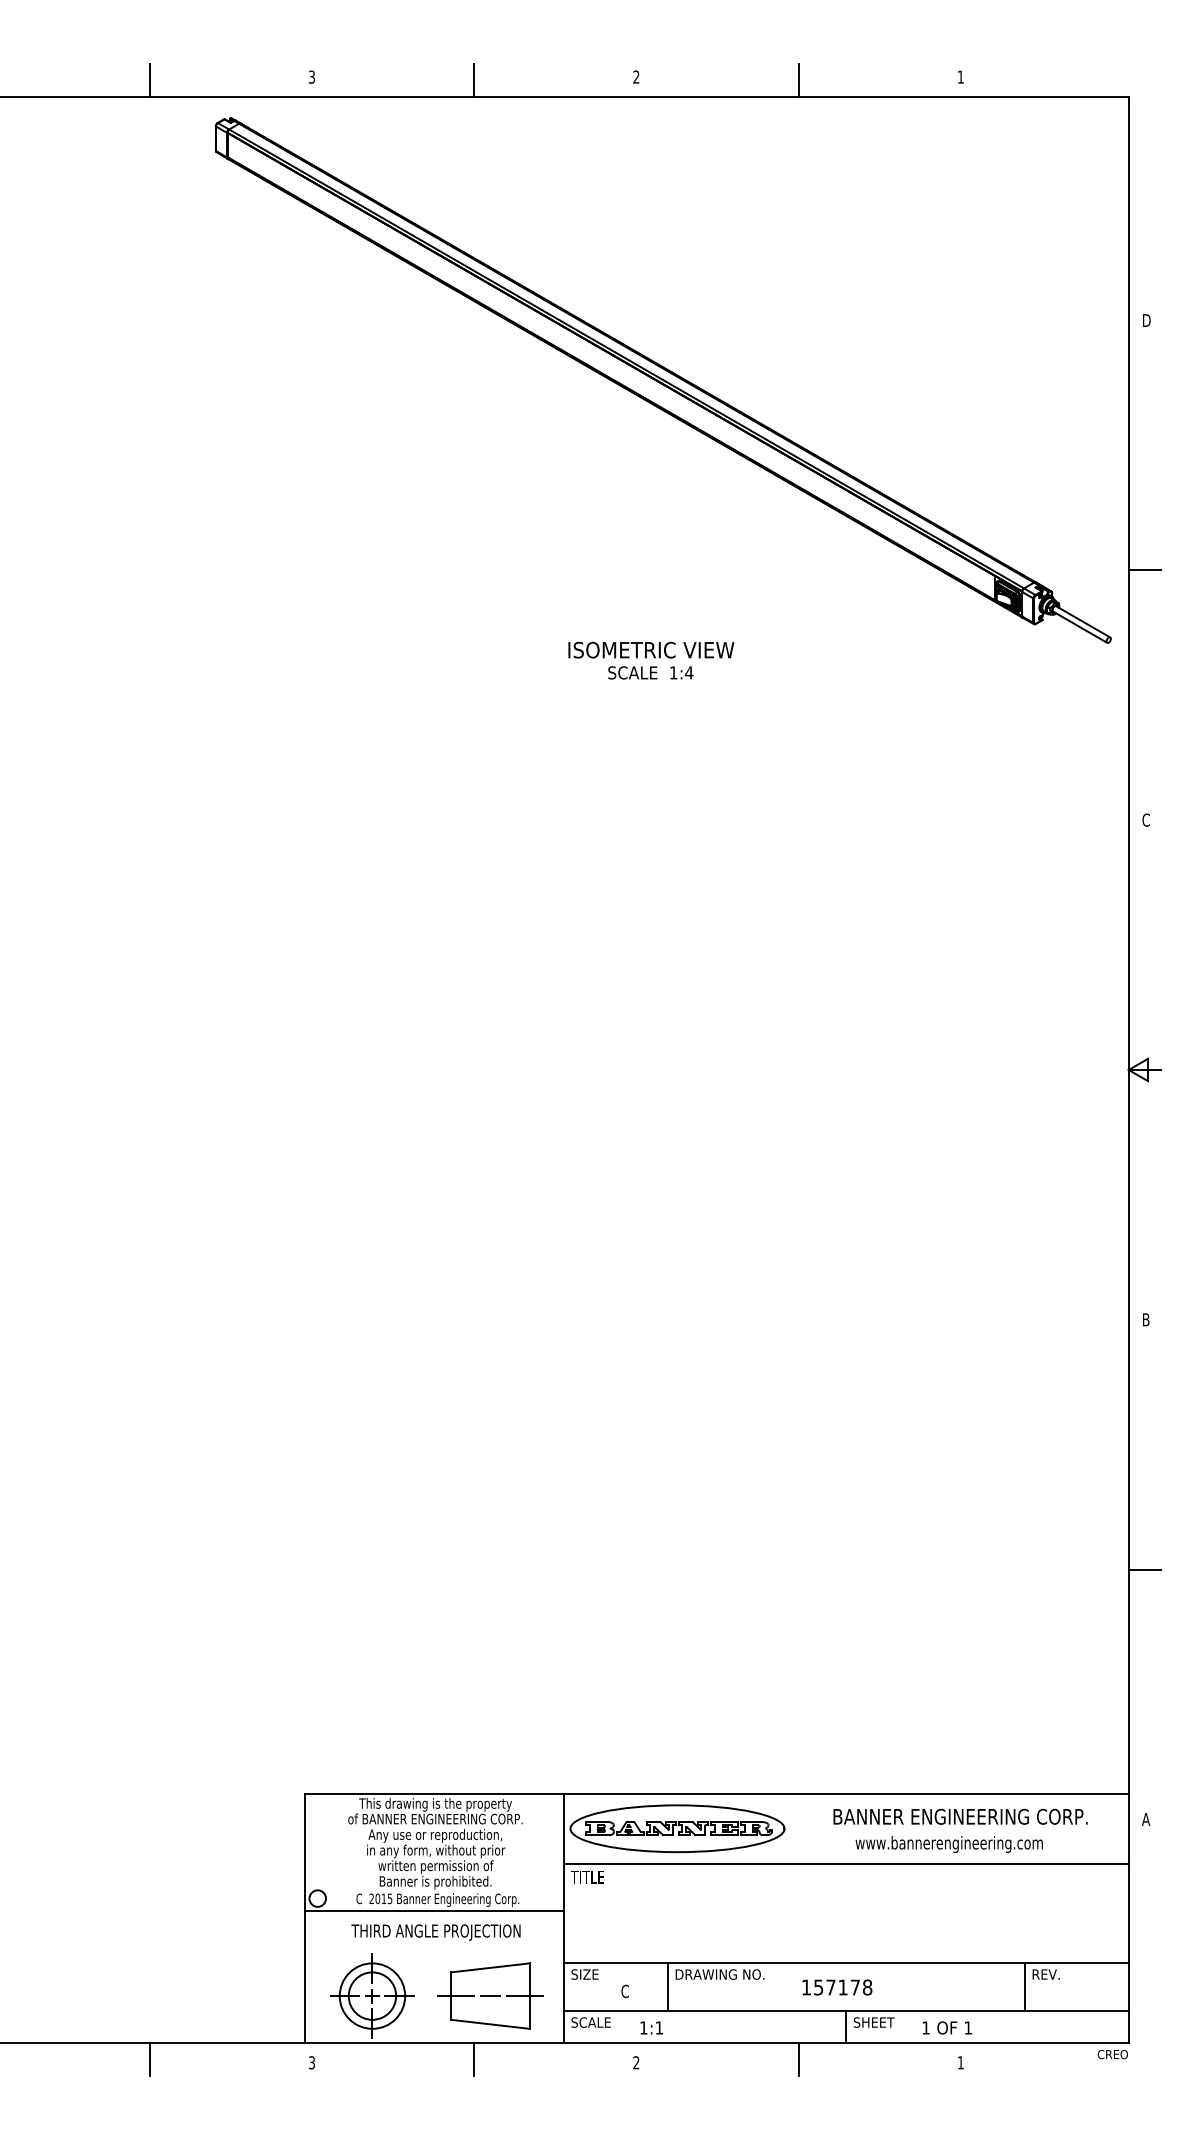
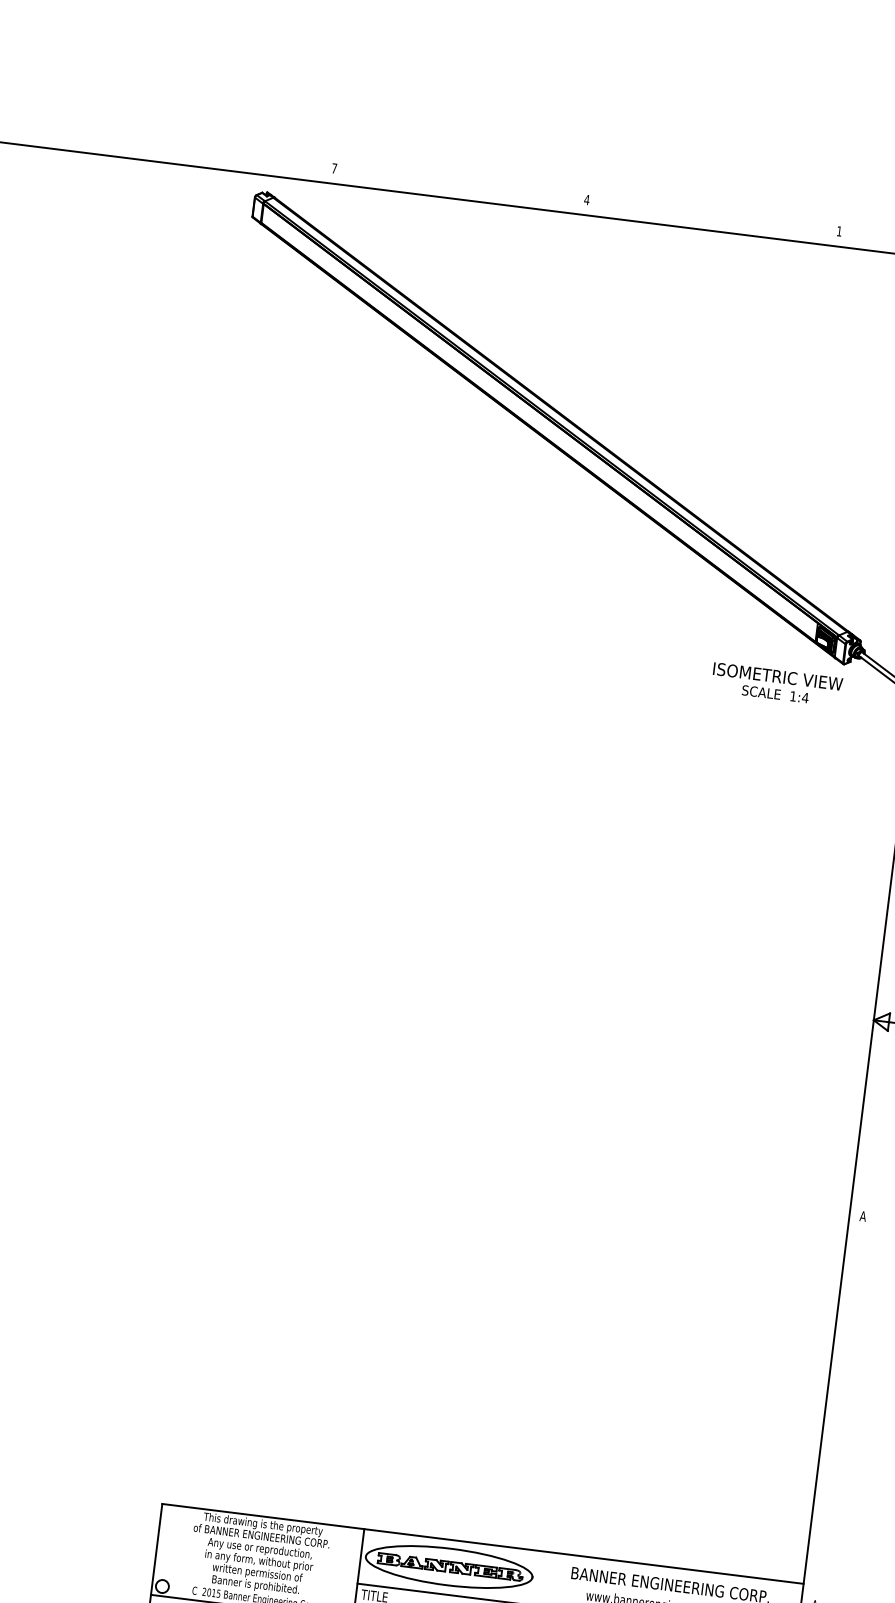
text: (311, 76) -> (334, 167), 3 -> 7
text: (636, 76) -> (587, 199), 2 -> 4
line: (149, 80) -> (207, 155), removed
line: (474, 80) -> (460, 186), removed
line: (798, 80) -> (712, 218), removed
text: (651, 660) -> (777, 684), moved
text: (1146, 1319) -> (863, 1216), B -> A
line: (1144, 1569) -> (837, 1410), removed

